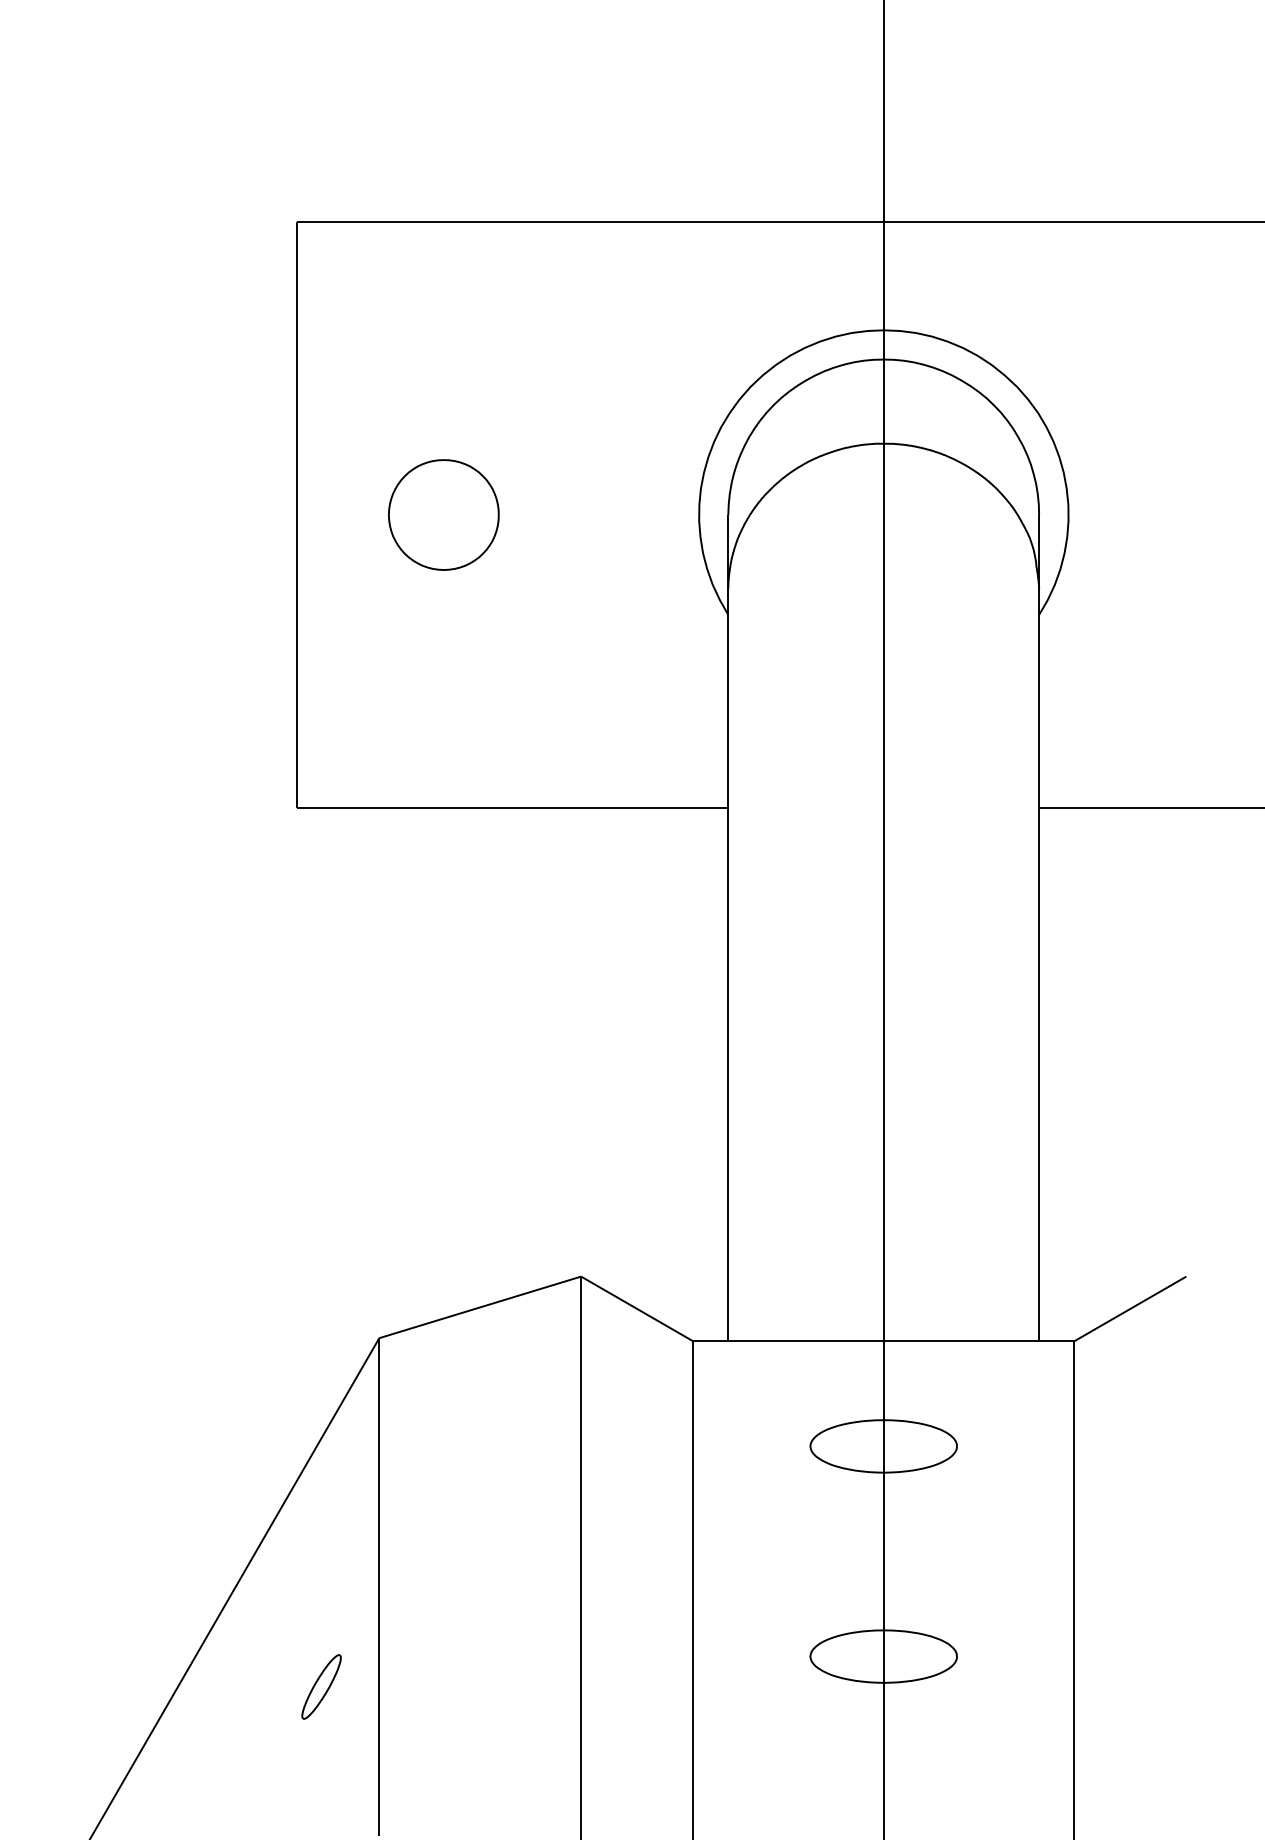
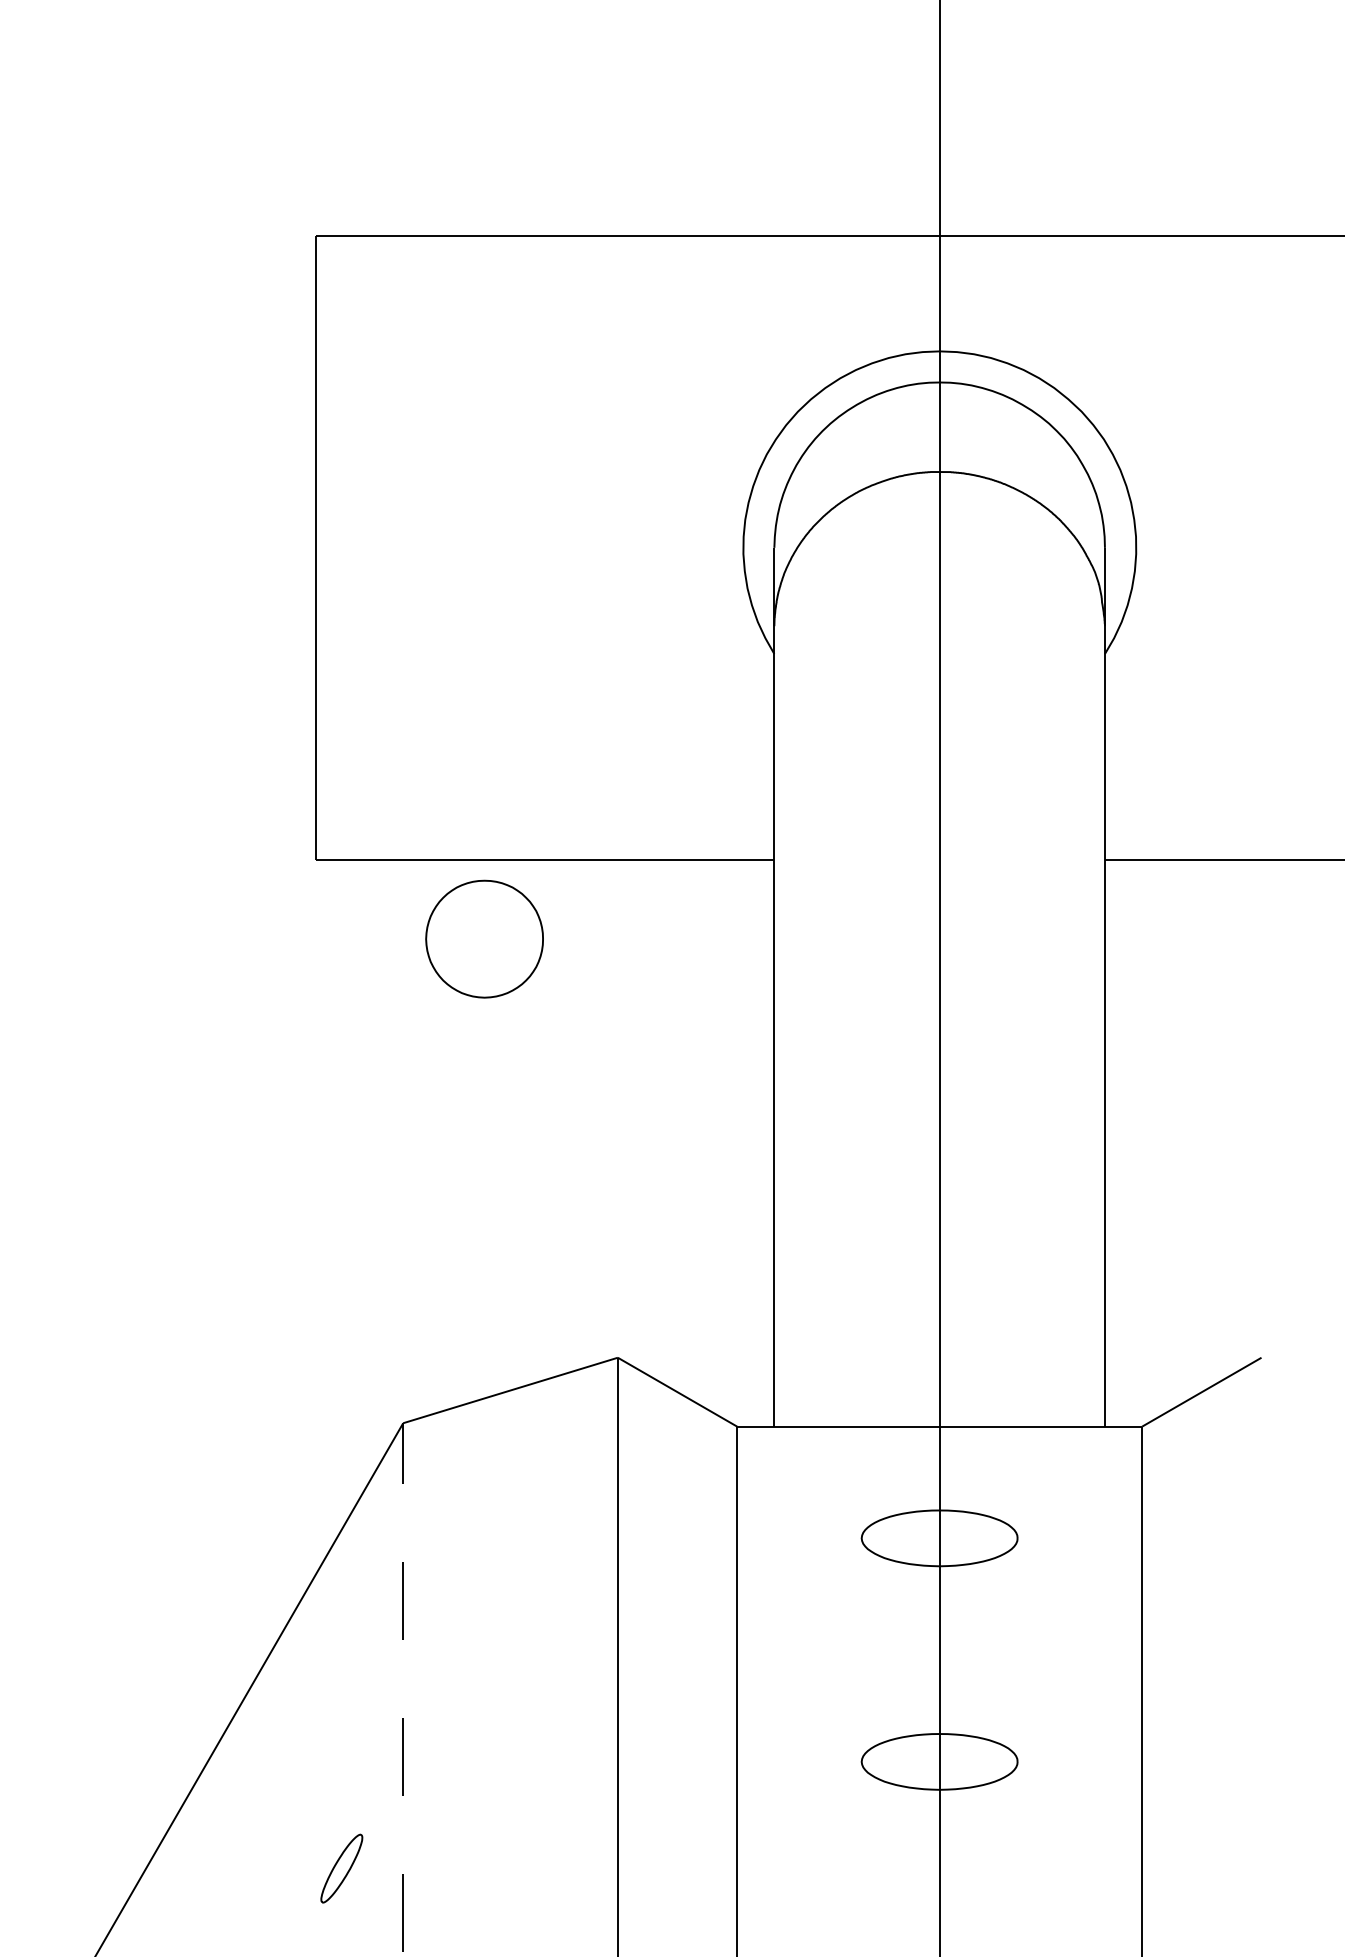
part: (443, 514) -> (484, 938), moved
line: (379, 1586) -> (403, 1687), solid -> dashed
part: (321, 1686) -> (341, 1868), moved

